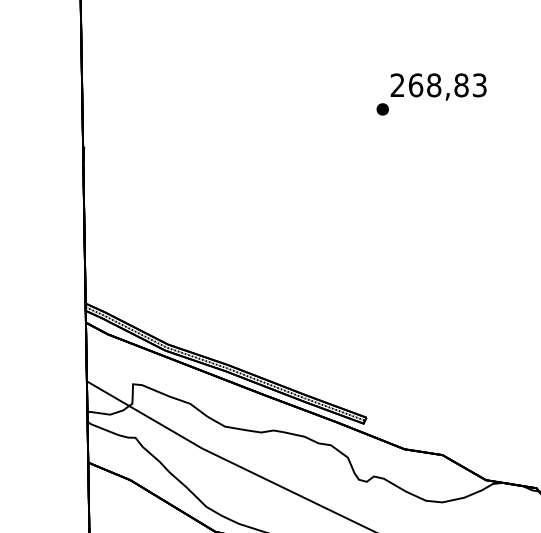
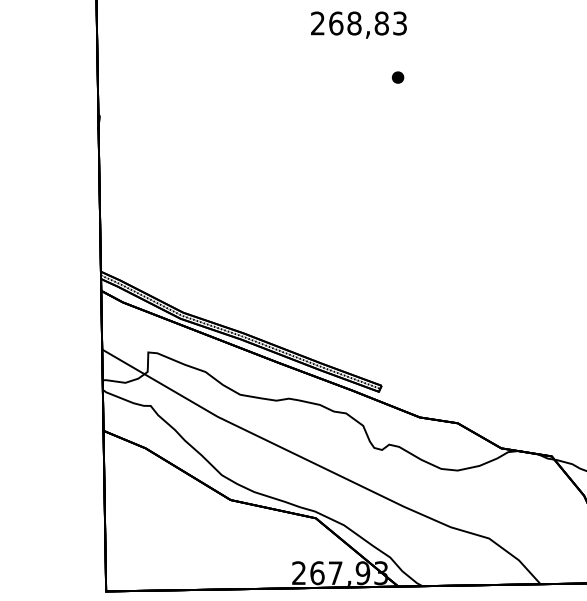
text: (438, 86) -> (358, 24), moved

